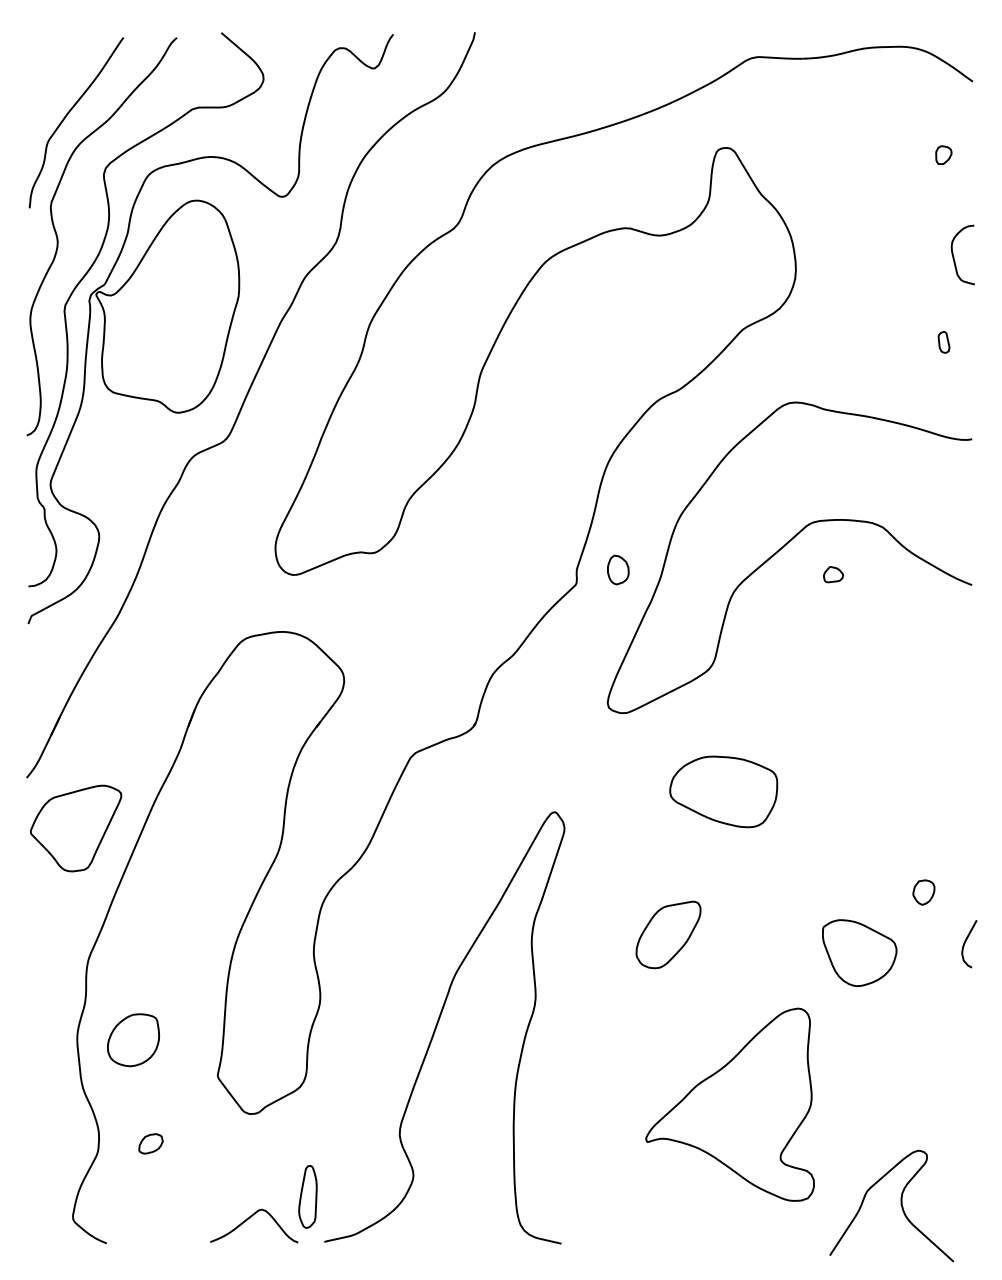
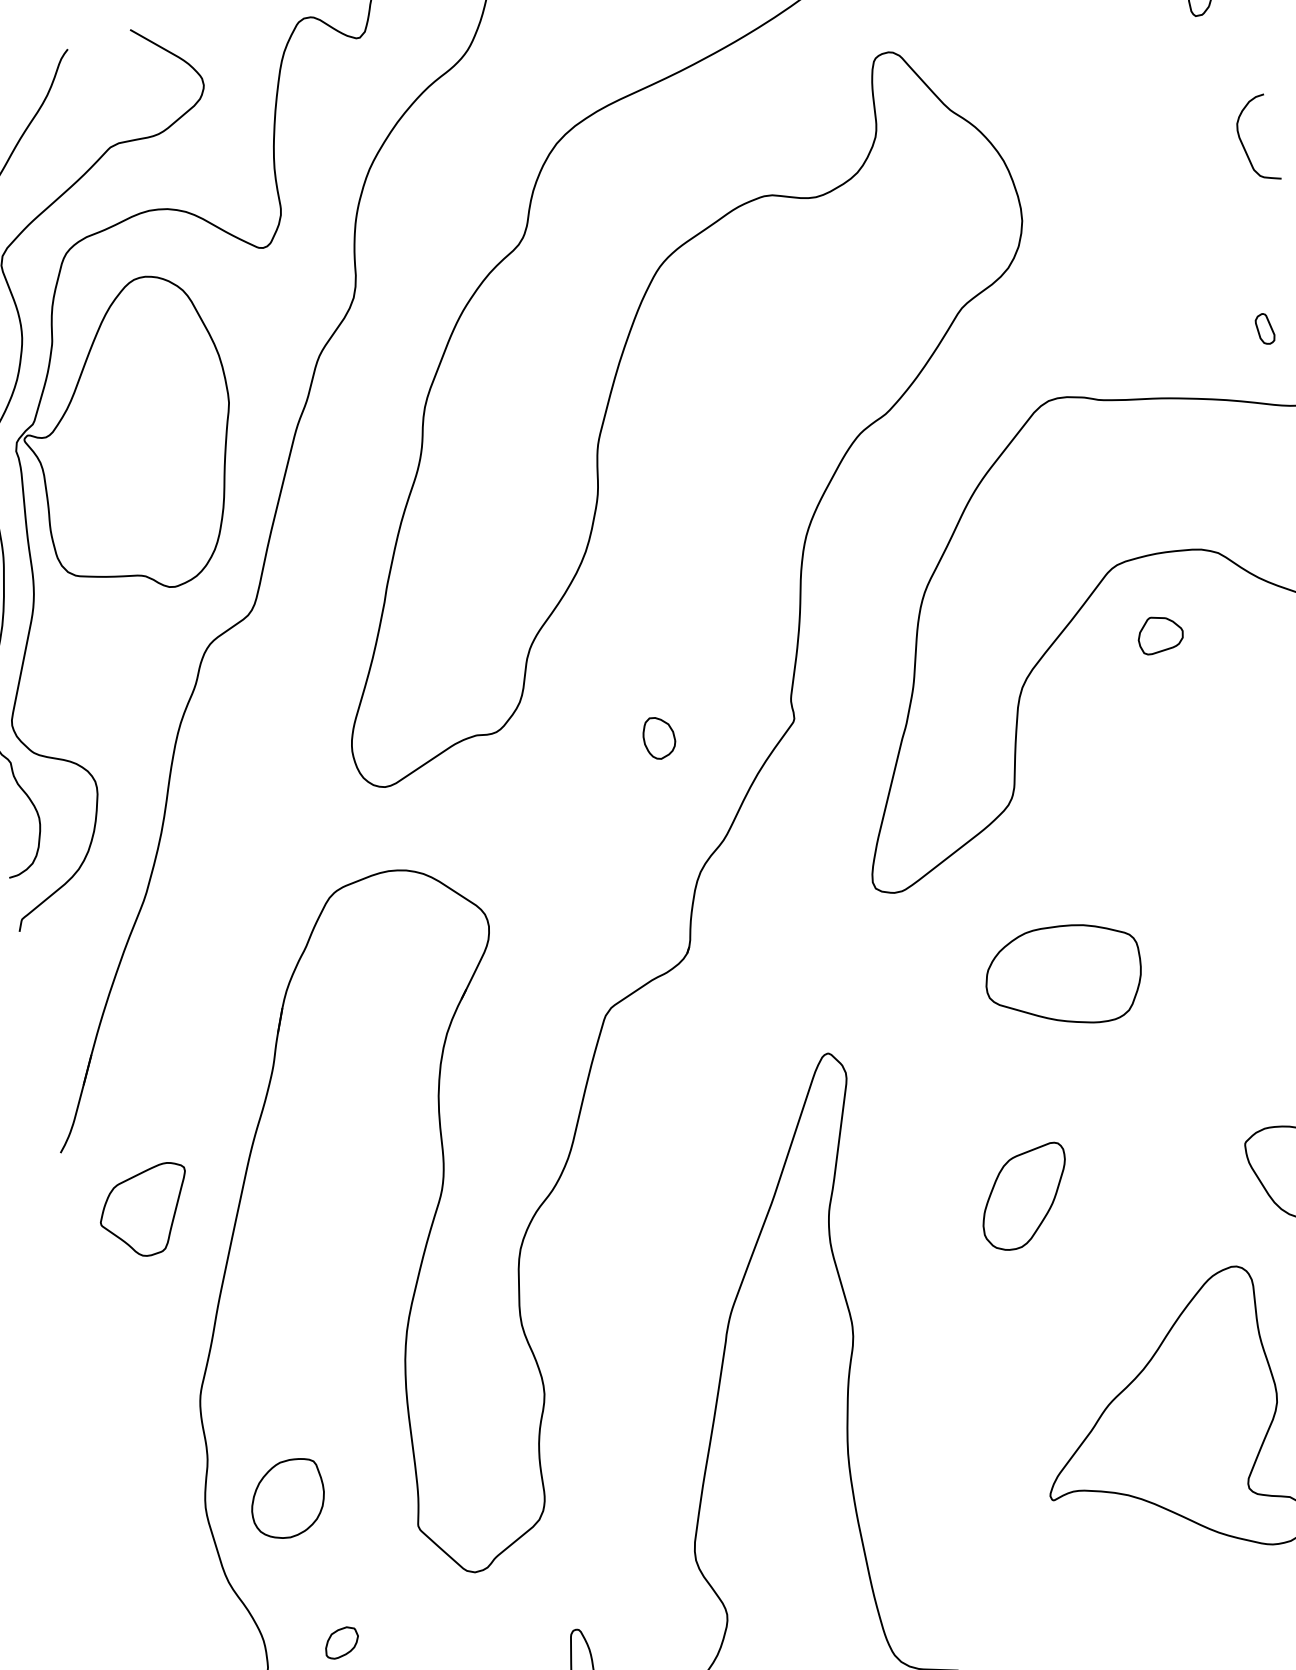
part: (943, 342) -> (1264, 329), moved
part: (618, 569) -> (659, 737), moved
part: (833, 574) -> (1160, 634), size x1.6
part: (76, 828) -> (146, 1211), size x0.7

